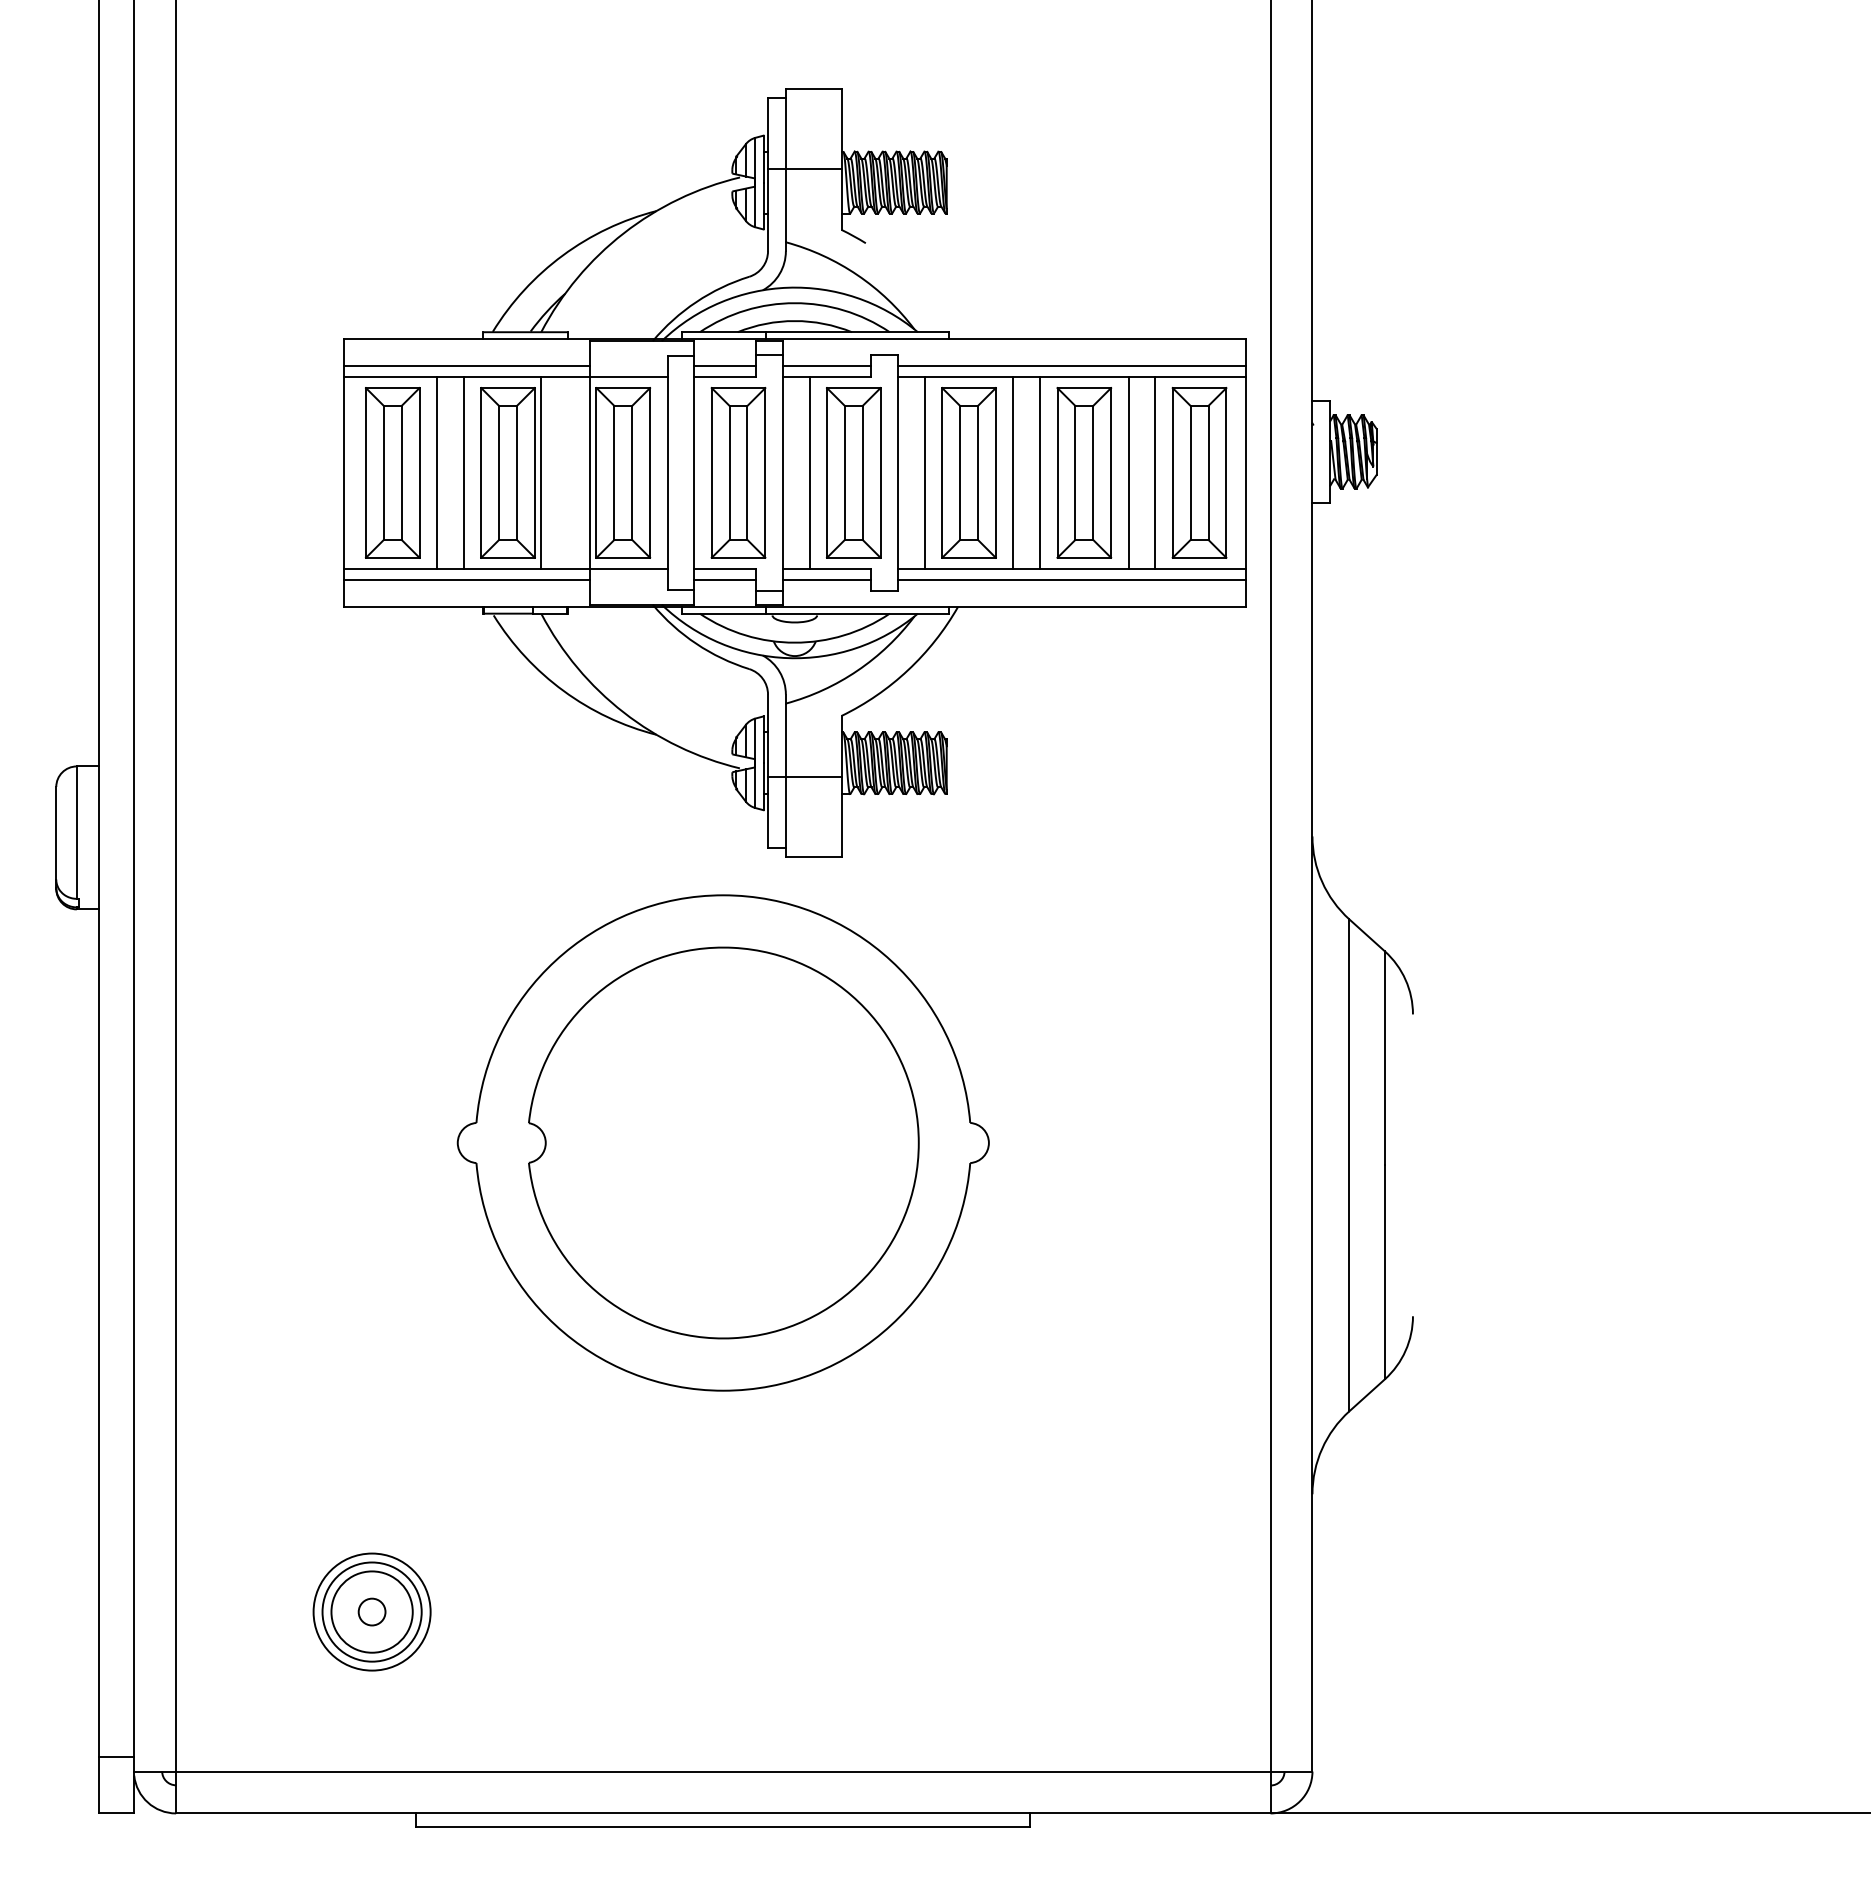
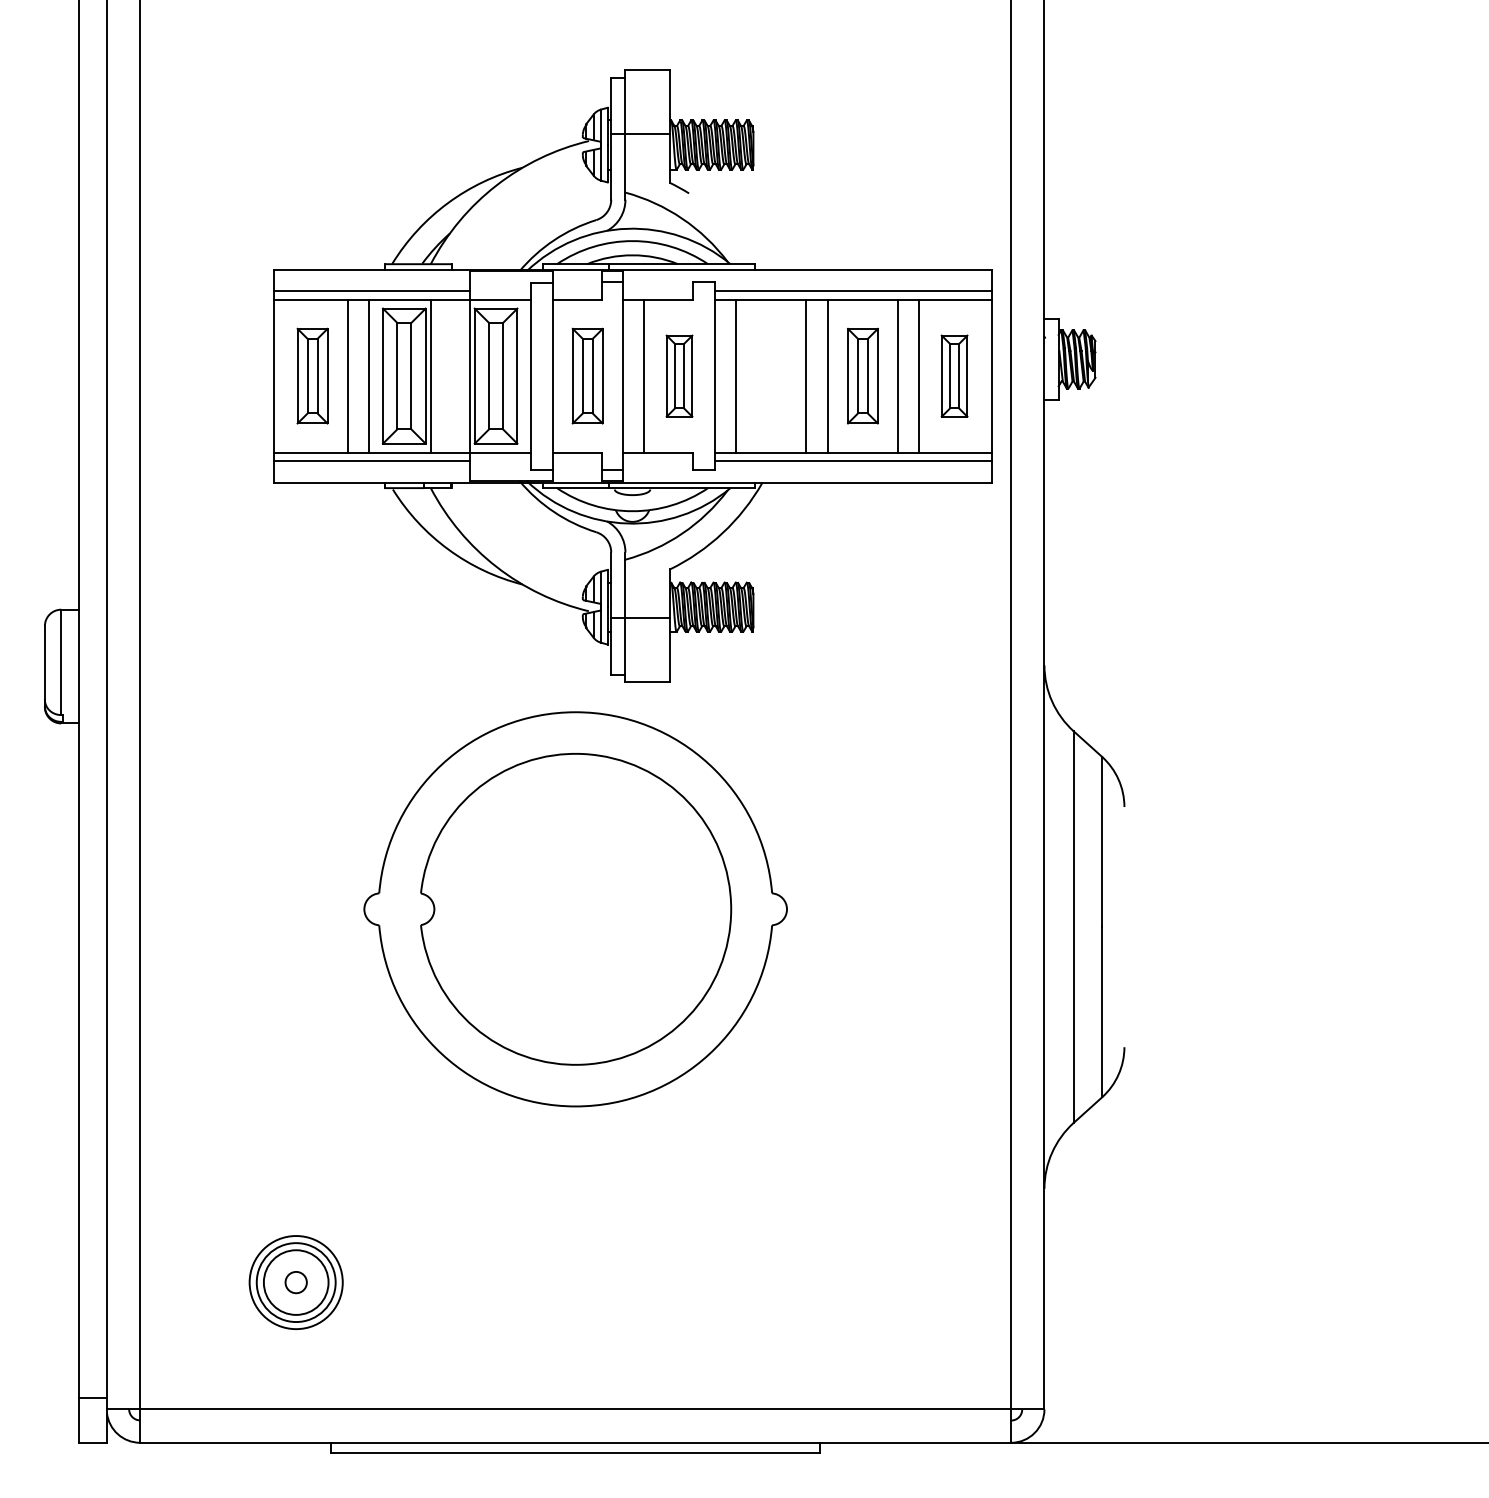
line: (724, 365) -> (576, 290), removed
line: (826, 365) -> (657, 290), removed
part: (392, 472) -> (312, 375), size x0.7
part: (738, 472) -> (587, 375), size x0.7
part: (853, 472) -> (679, 375), size x0.6
part: (968, 472) -> (770, 375), removed
part: (1084, 472) -> (863, 375), size x0.7
part: (1199, 472) -> (954, 375), size x0.6
line: (724, 580) -> (576, 461), removed
line: (826, 580) -> (657, 461), removed

